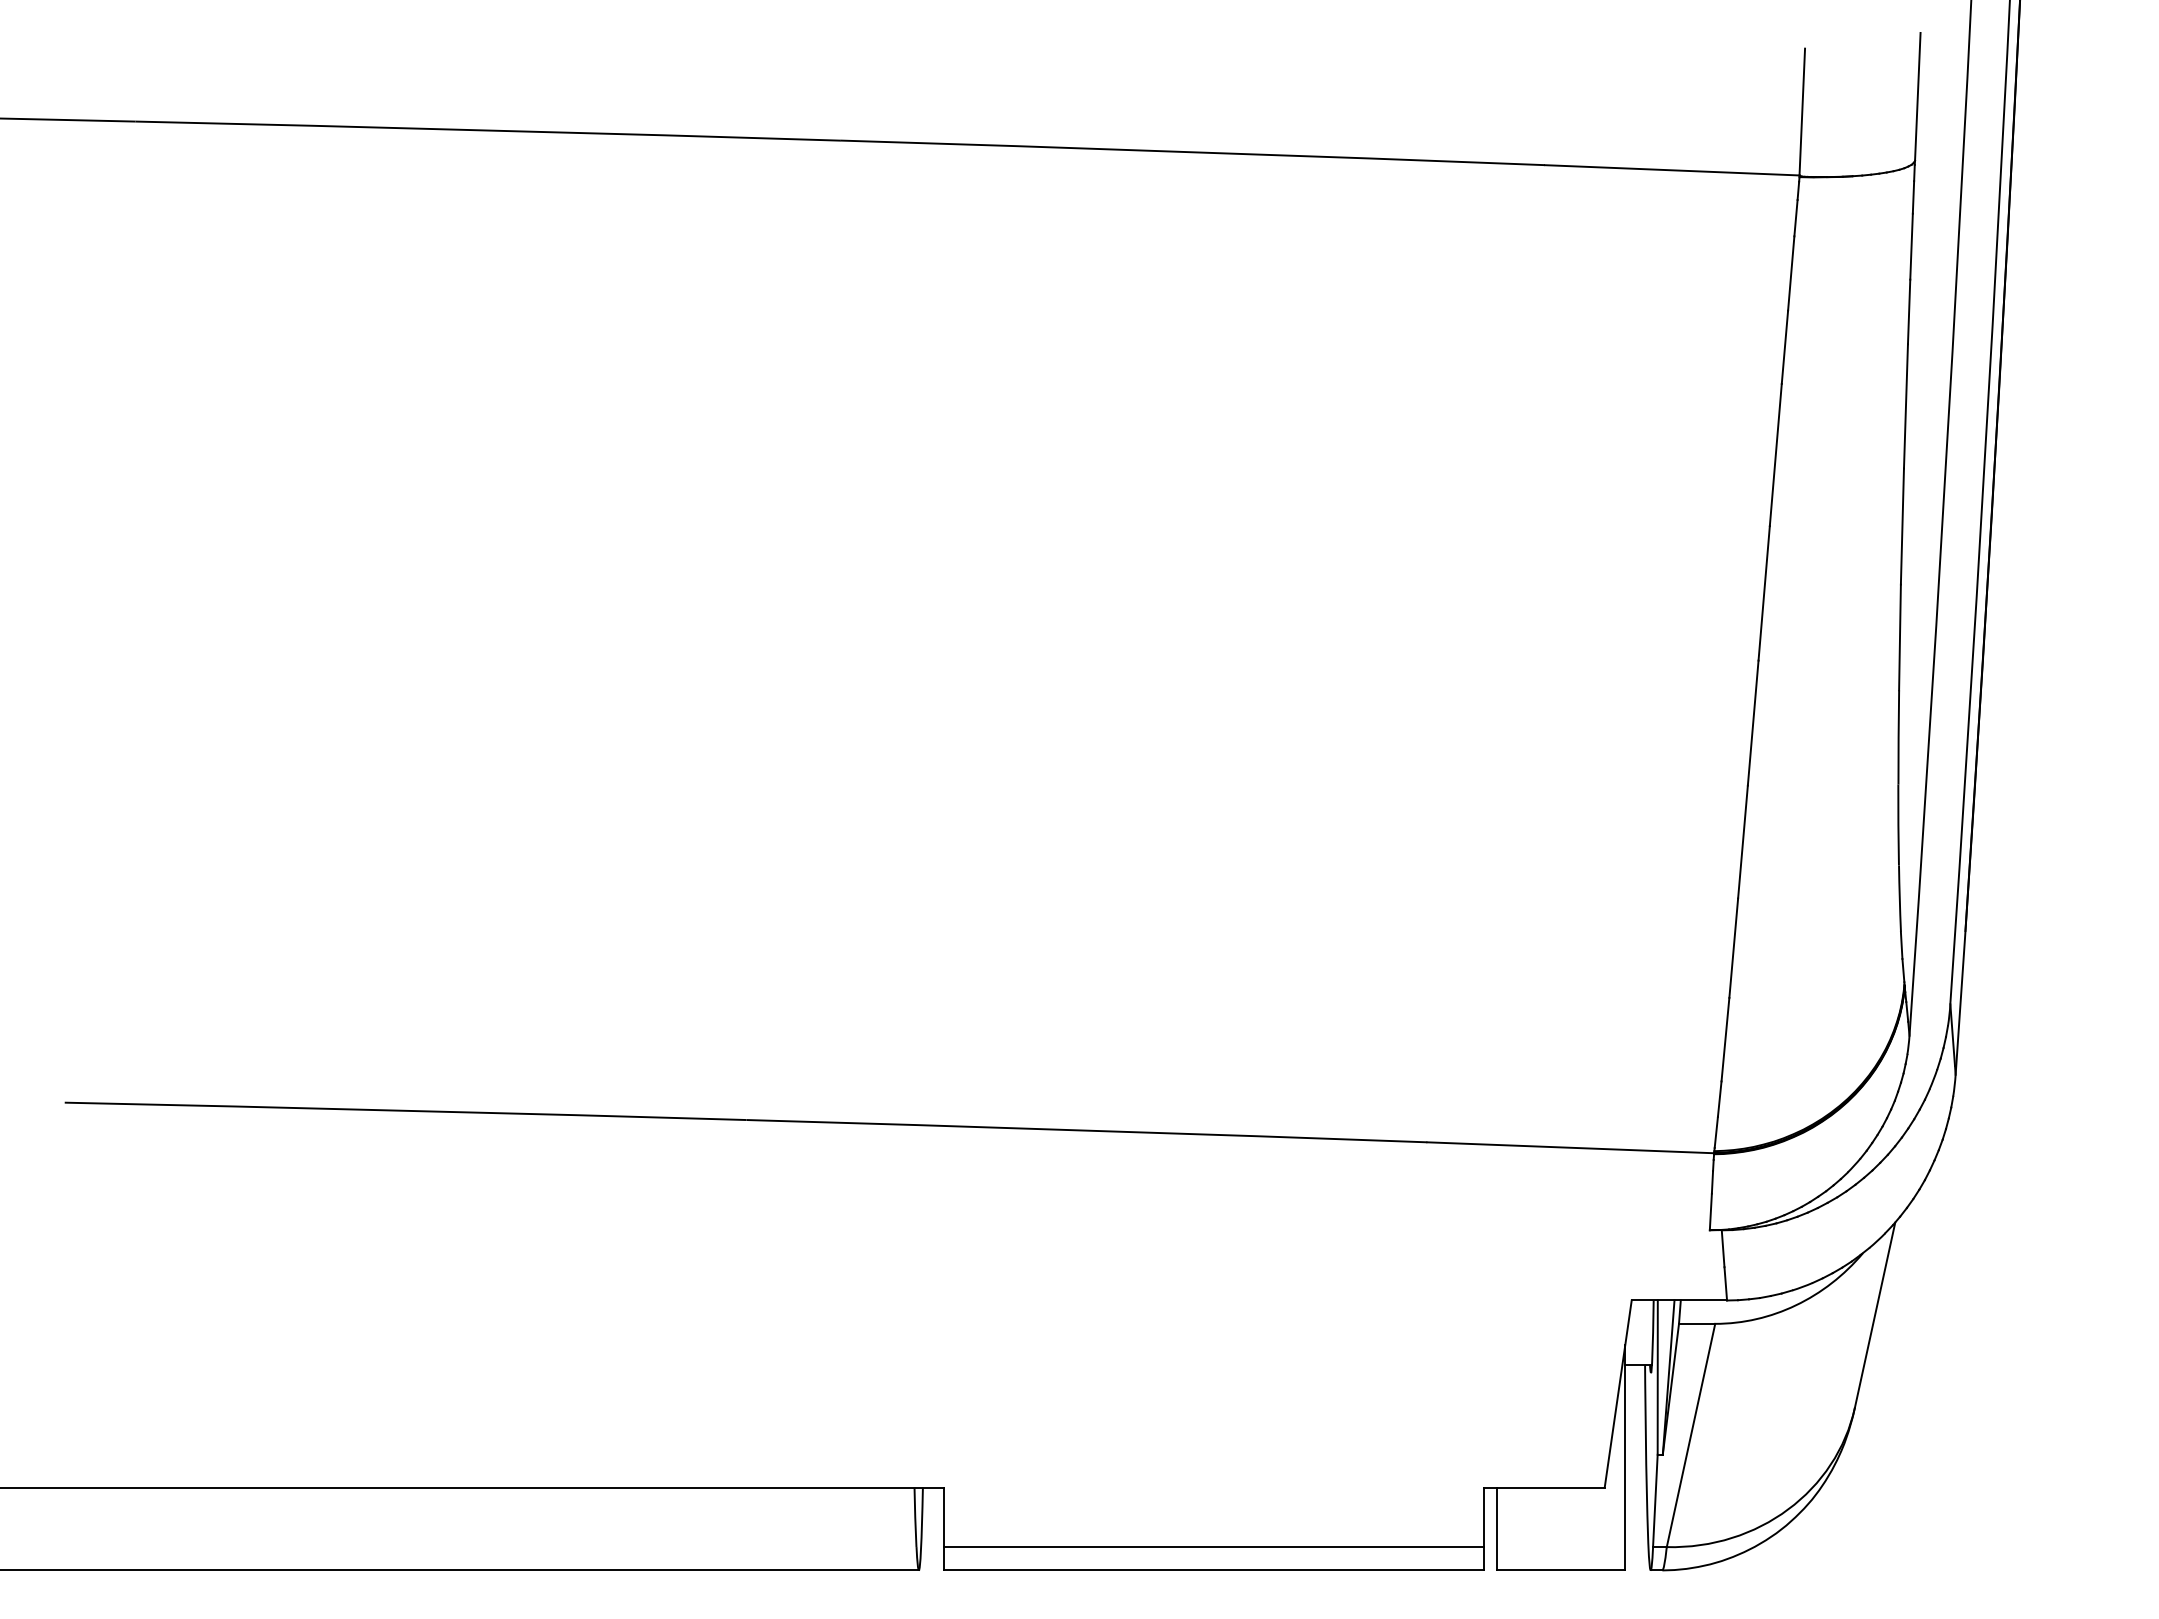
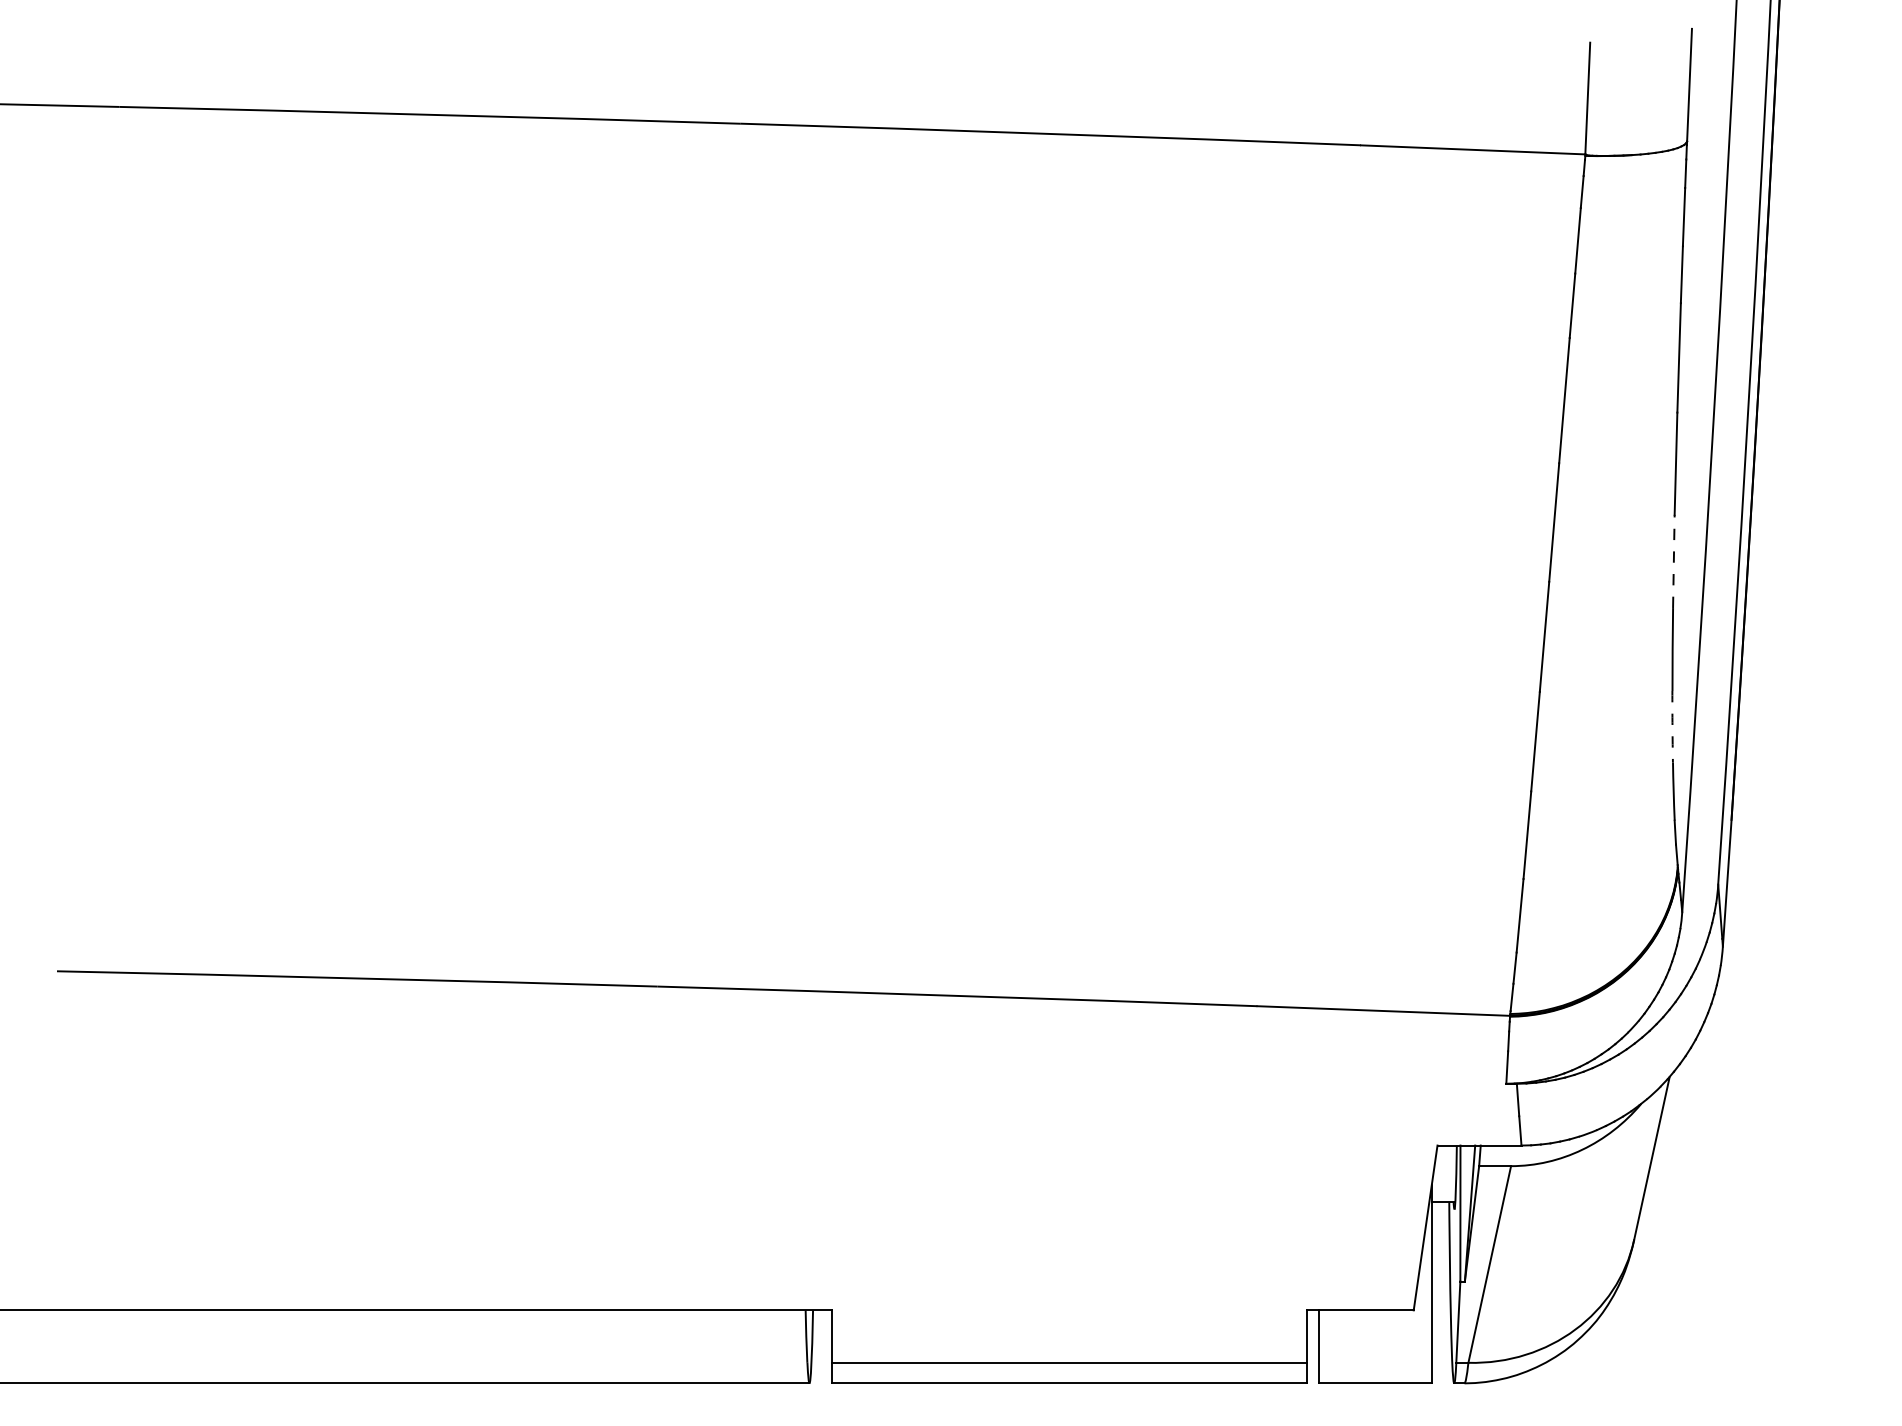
line: (1900, 637) -> (1674, 561), solid -> dashed
arc: (1898, 824) -> (1672, 726), solid -> dashed

